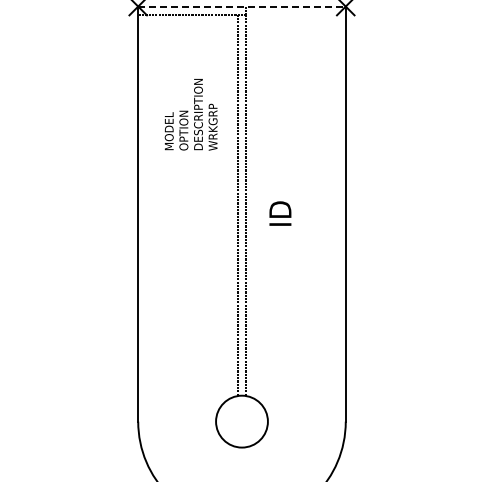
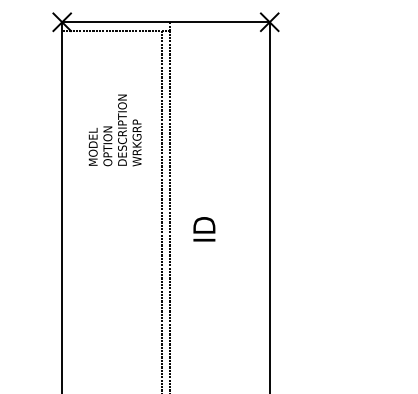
line: (241, 6) -> (165, 22), dashed -> solid

